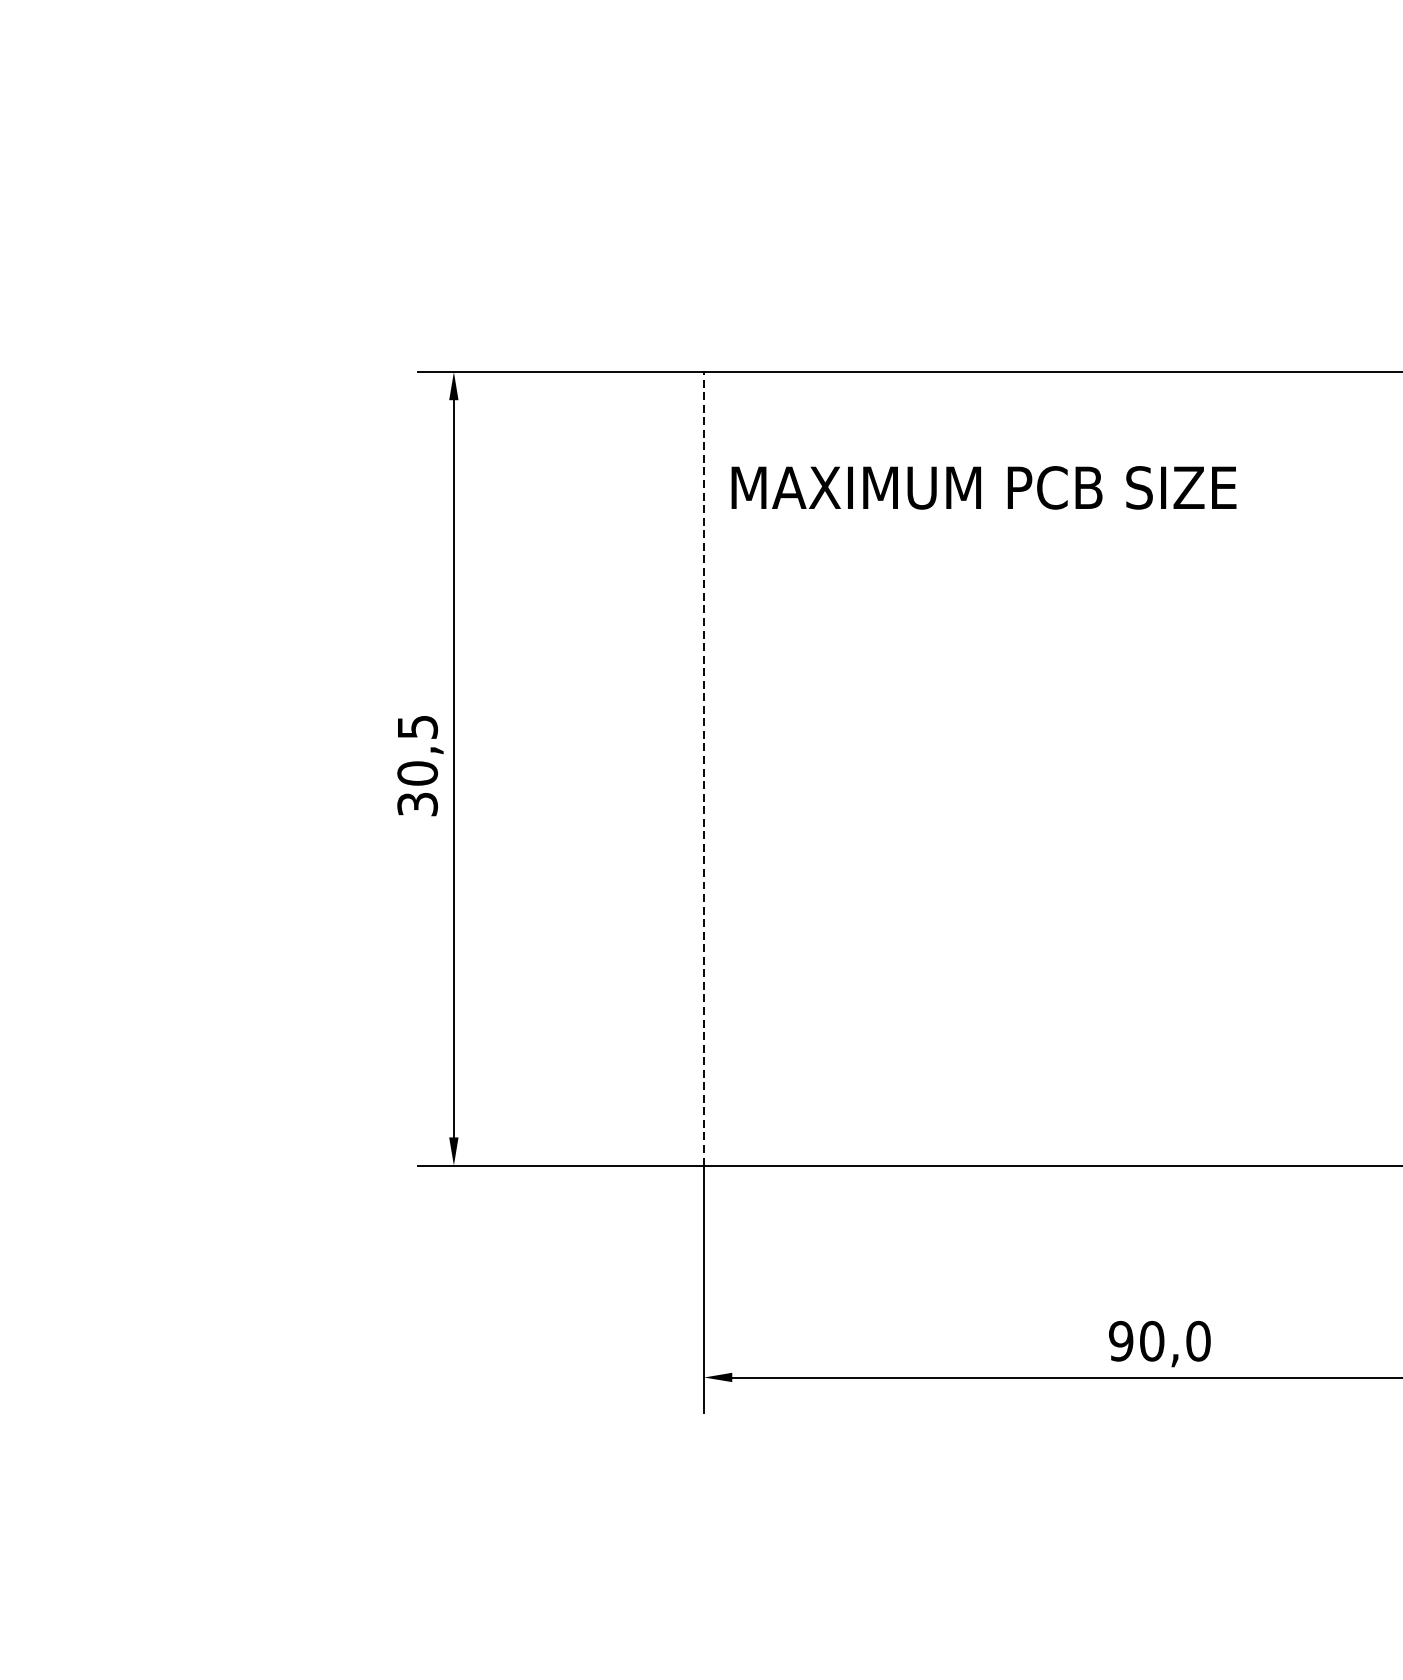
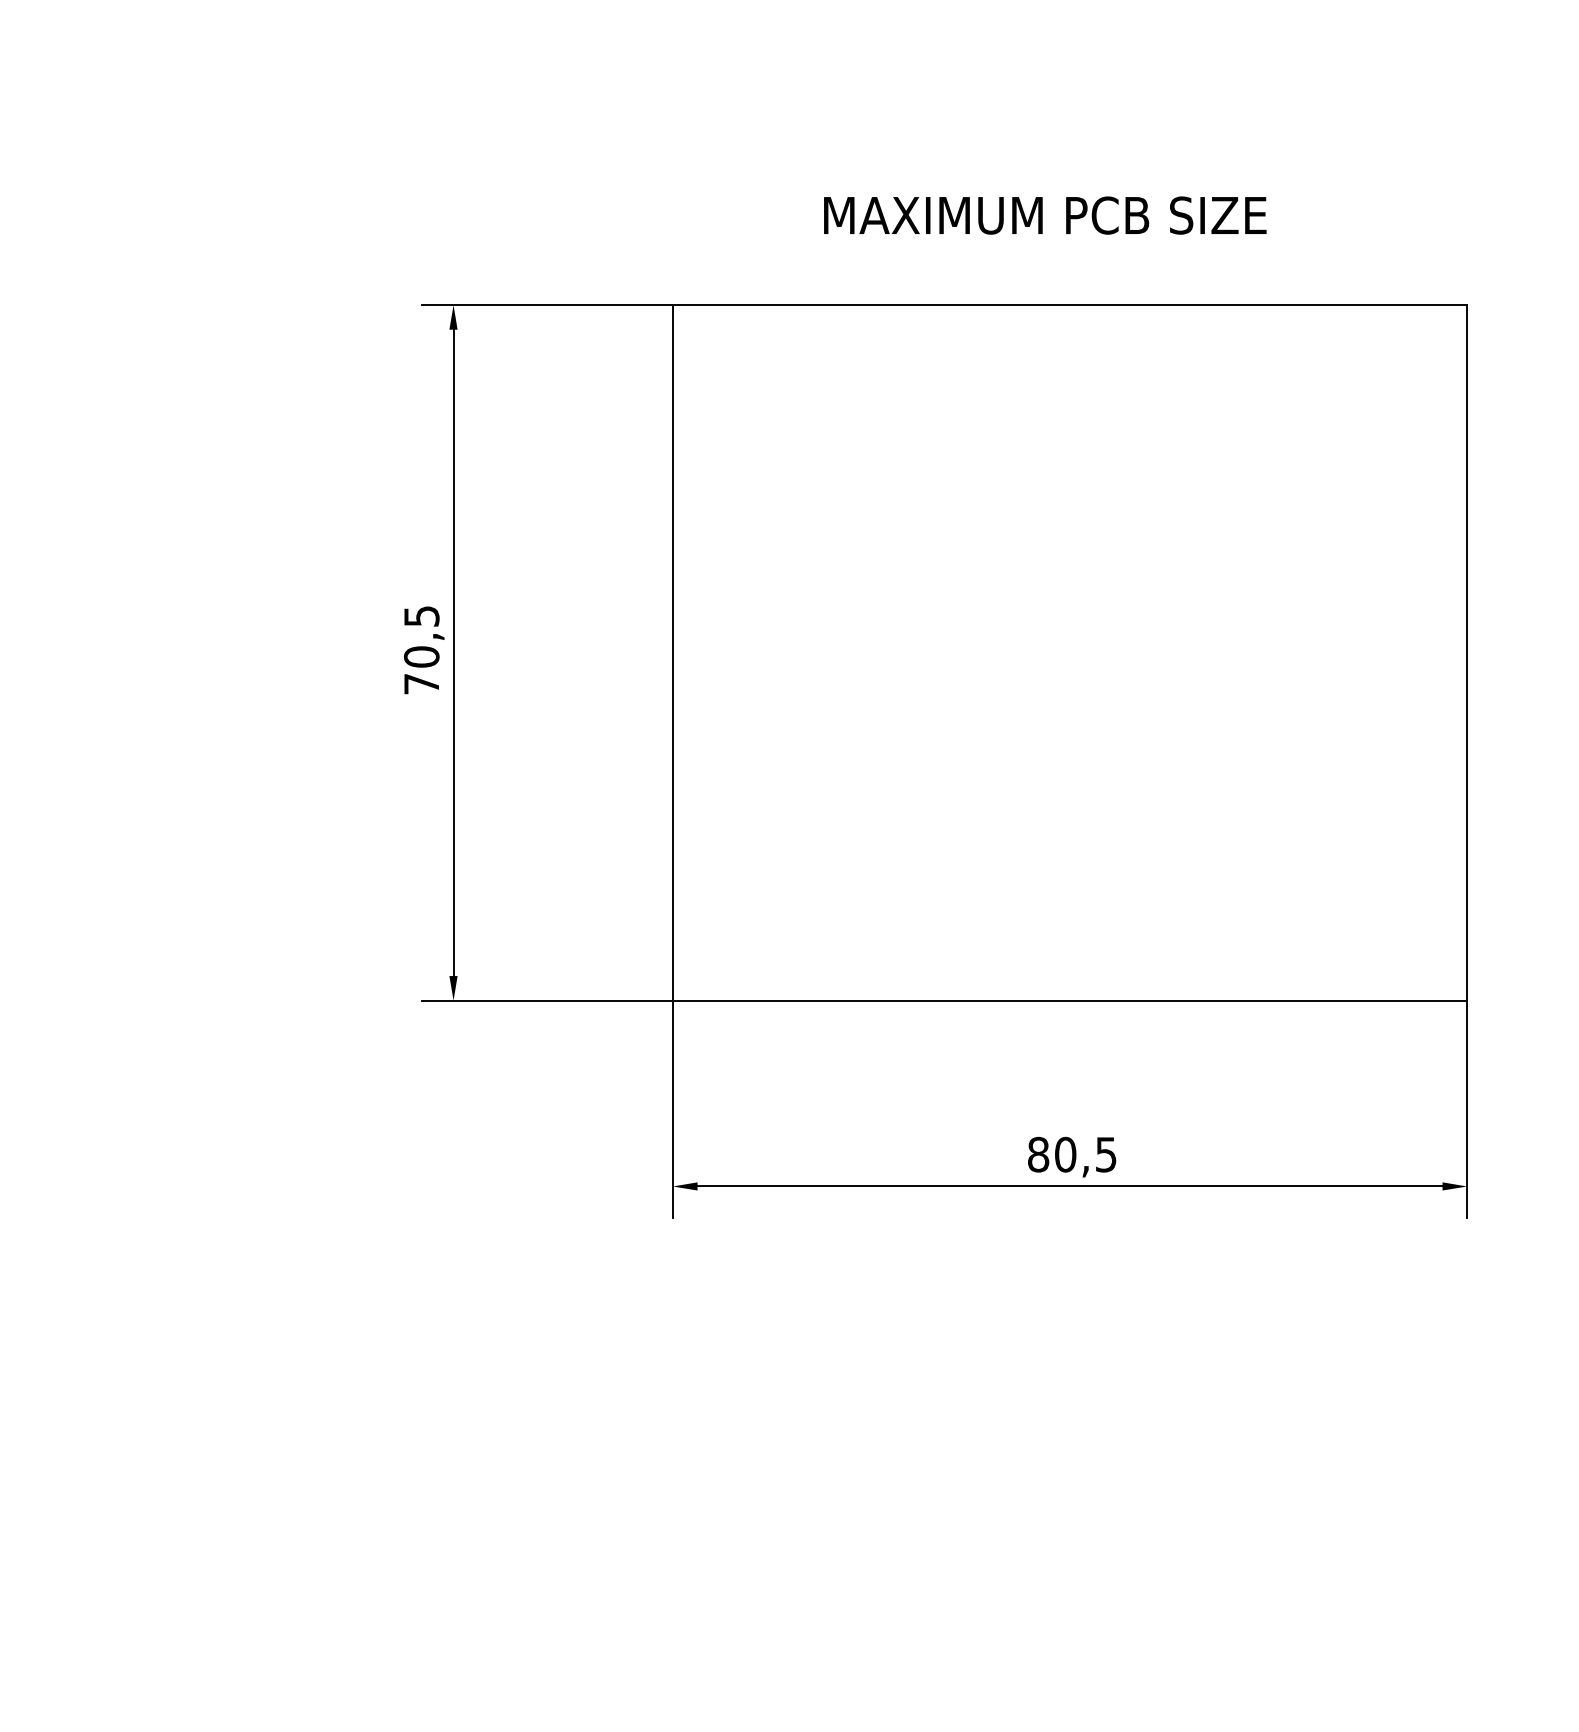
text: (984, 487) -> (1045, 215), moved
line: (703, 768) -> (672, 652), dashed -> solid
text: (417, 804) -> (421, 684), 30,5 -> 70,5
text: (1158, 1341) -> (1071, 1154), 90,0 -> 80,5

